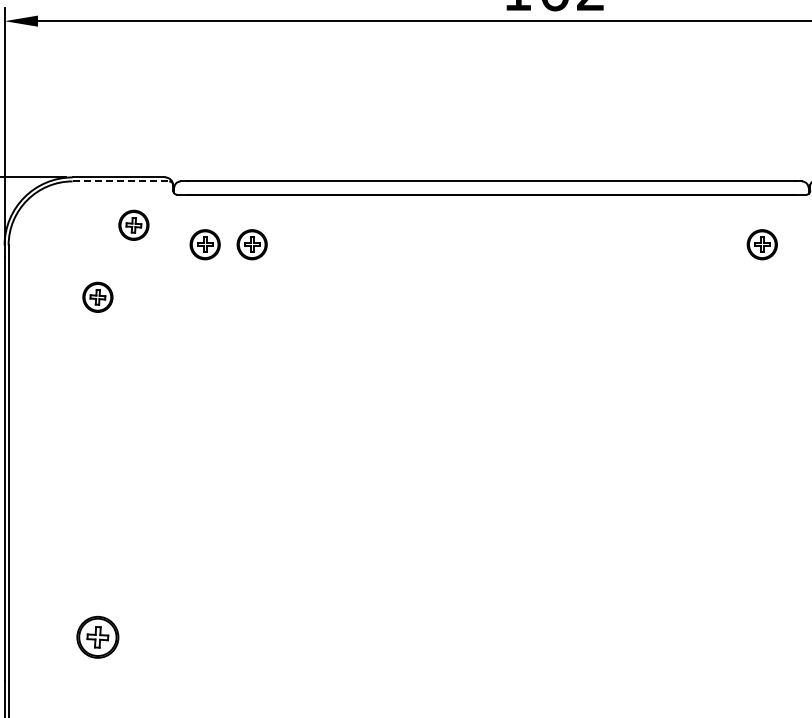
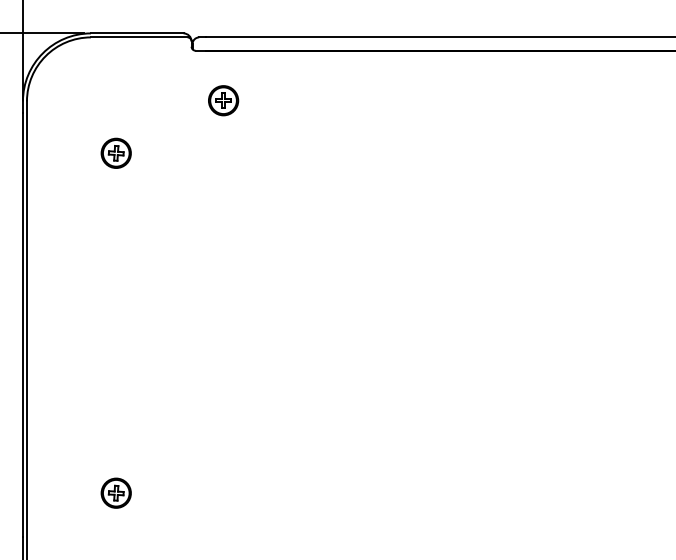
line: (121, 181) -> (139, 37), dashed -> solid
part: (133, 224) -> (151, 80), removed
part: (251, 244) -> (269, 100), removed
part: (97, 636) -> (115, 492), size x0.71

